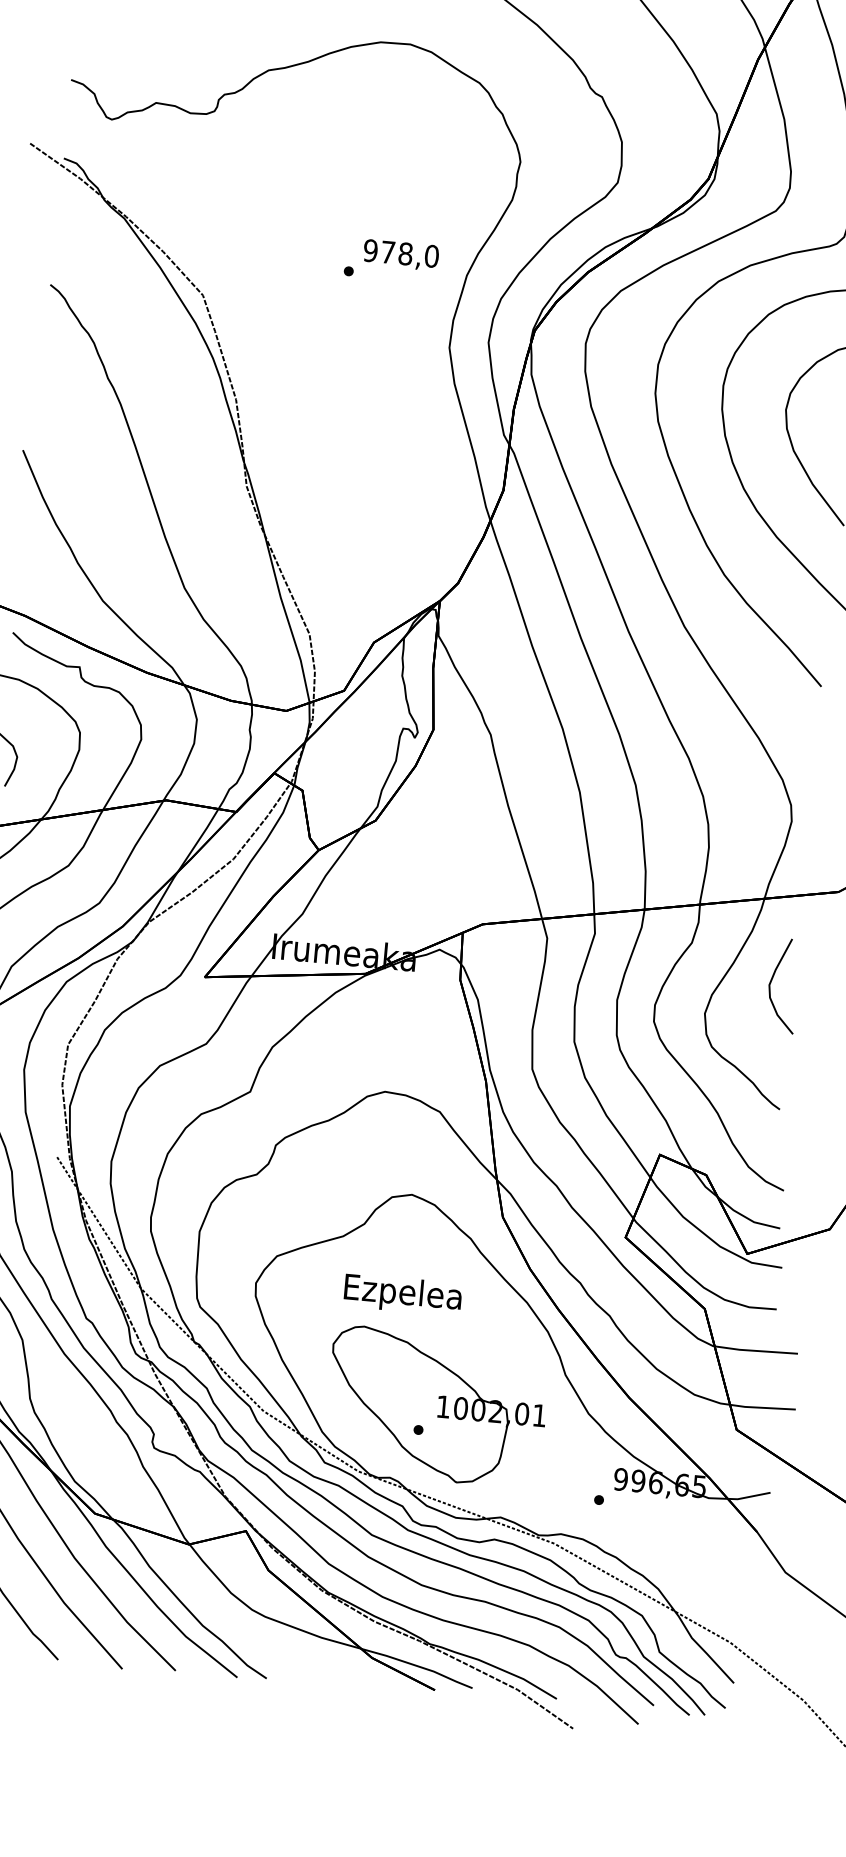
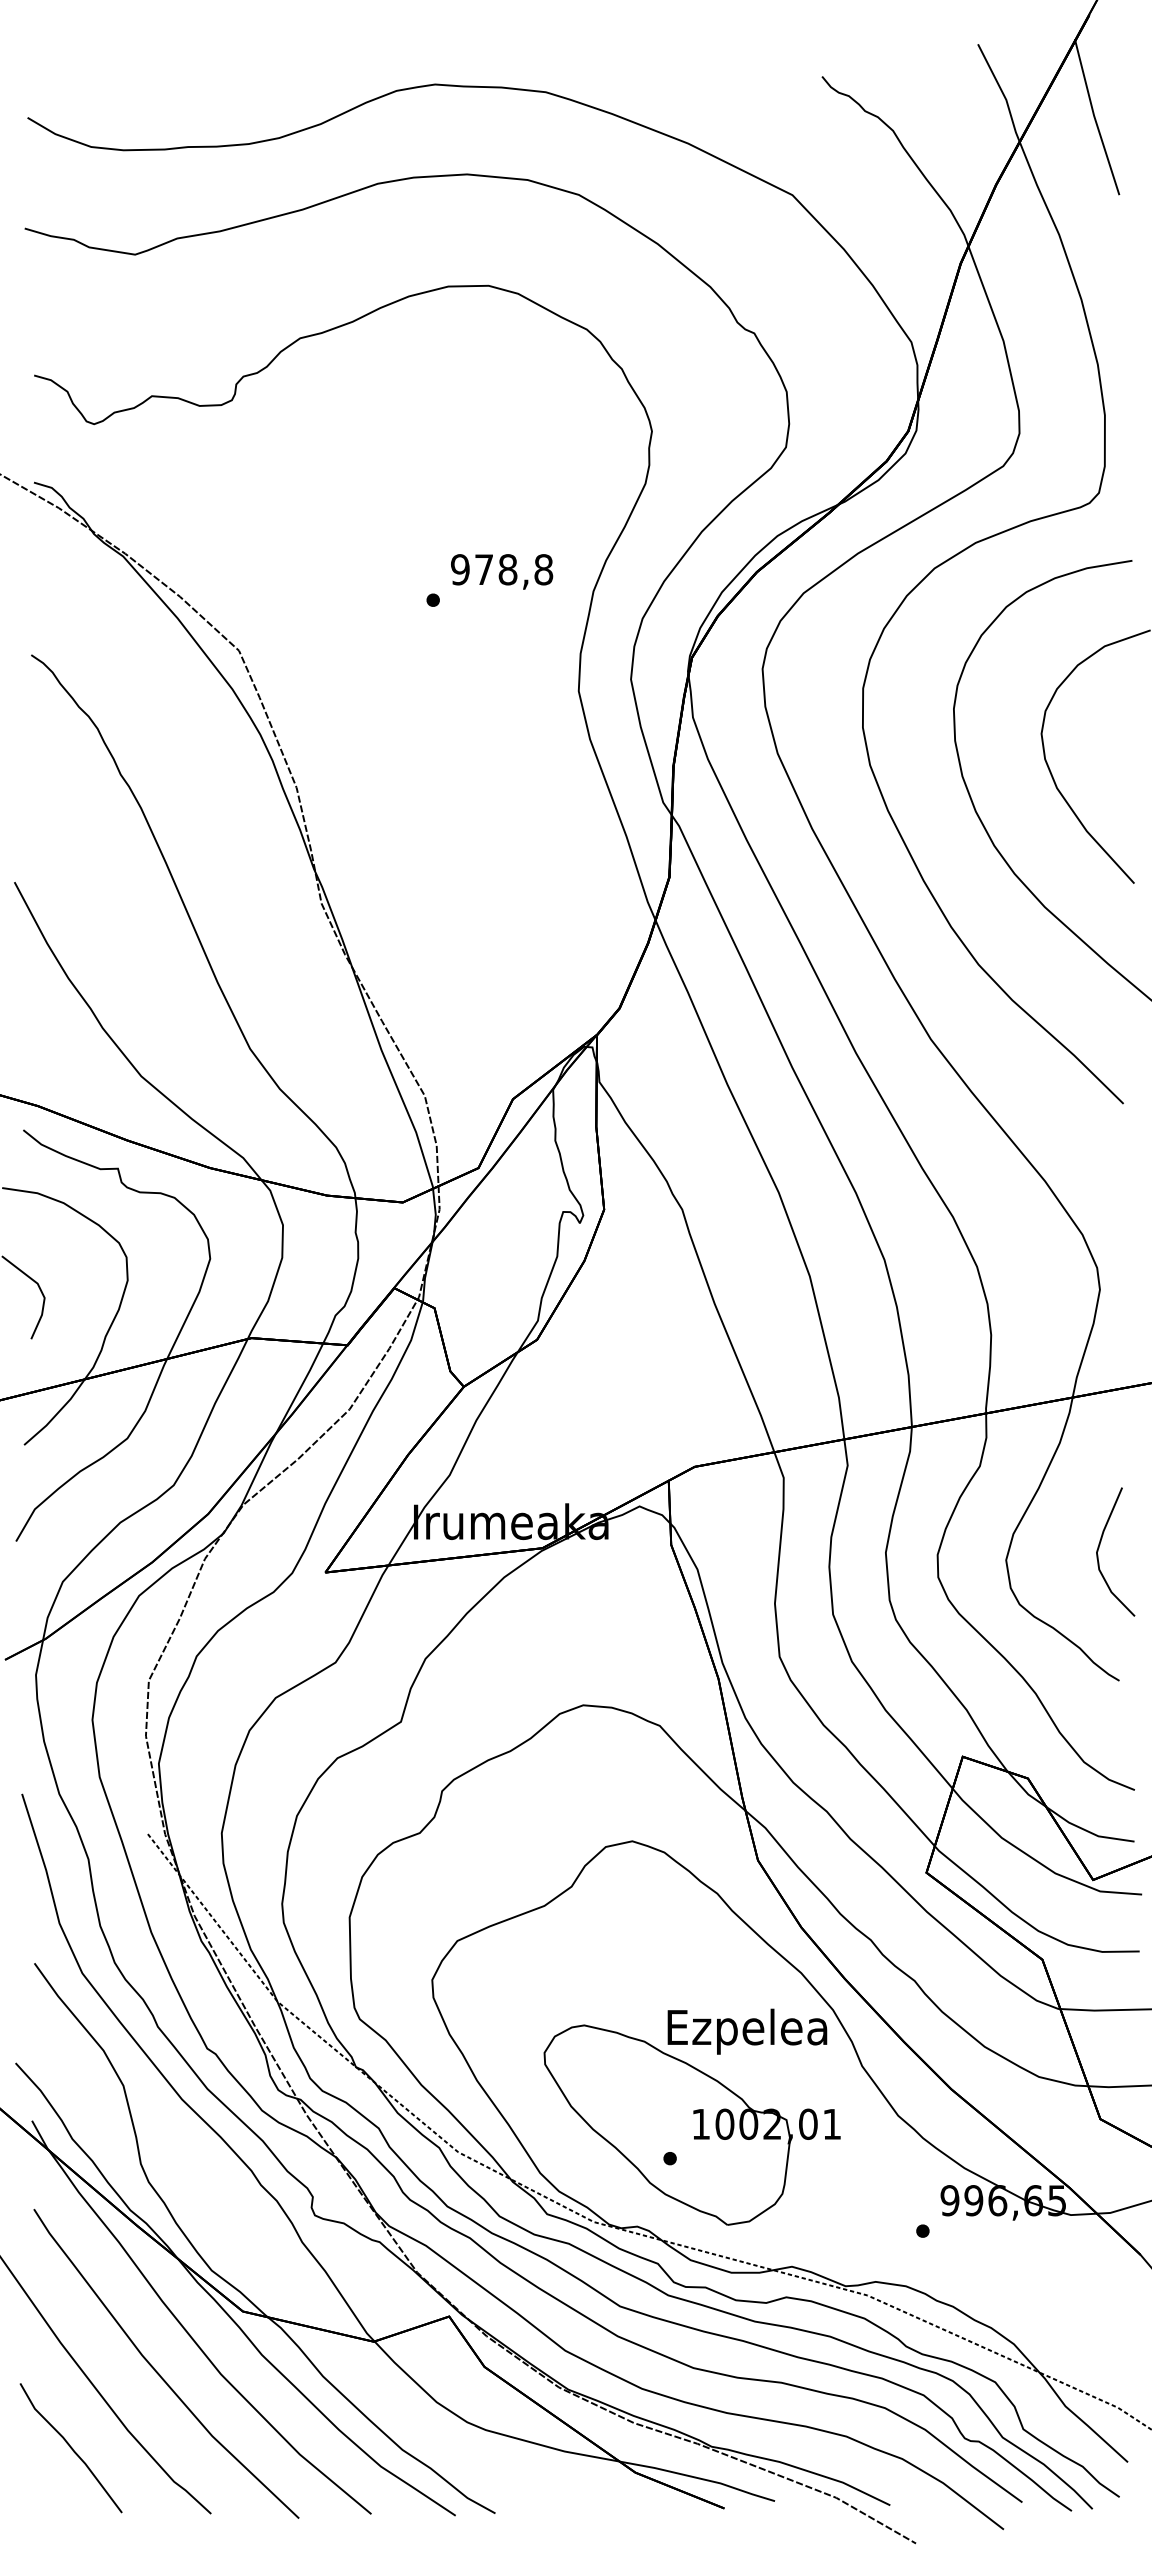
text: (431, 256) -> (543, 569), 978,0 -> 978,8
curve: (772, 980) -> (1100, 1545), moved
text: (403, 1294) -> (747, 2031), moved

